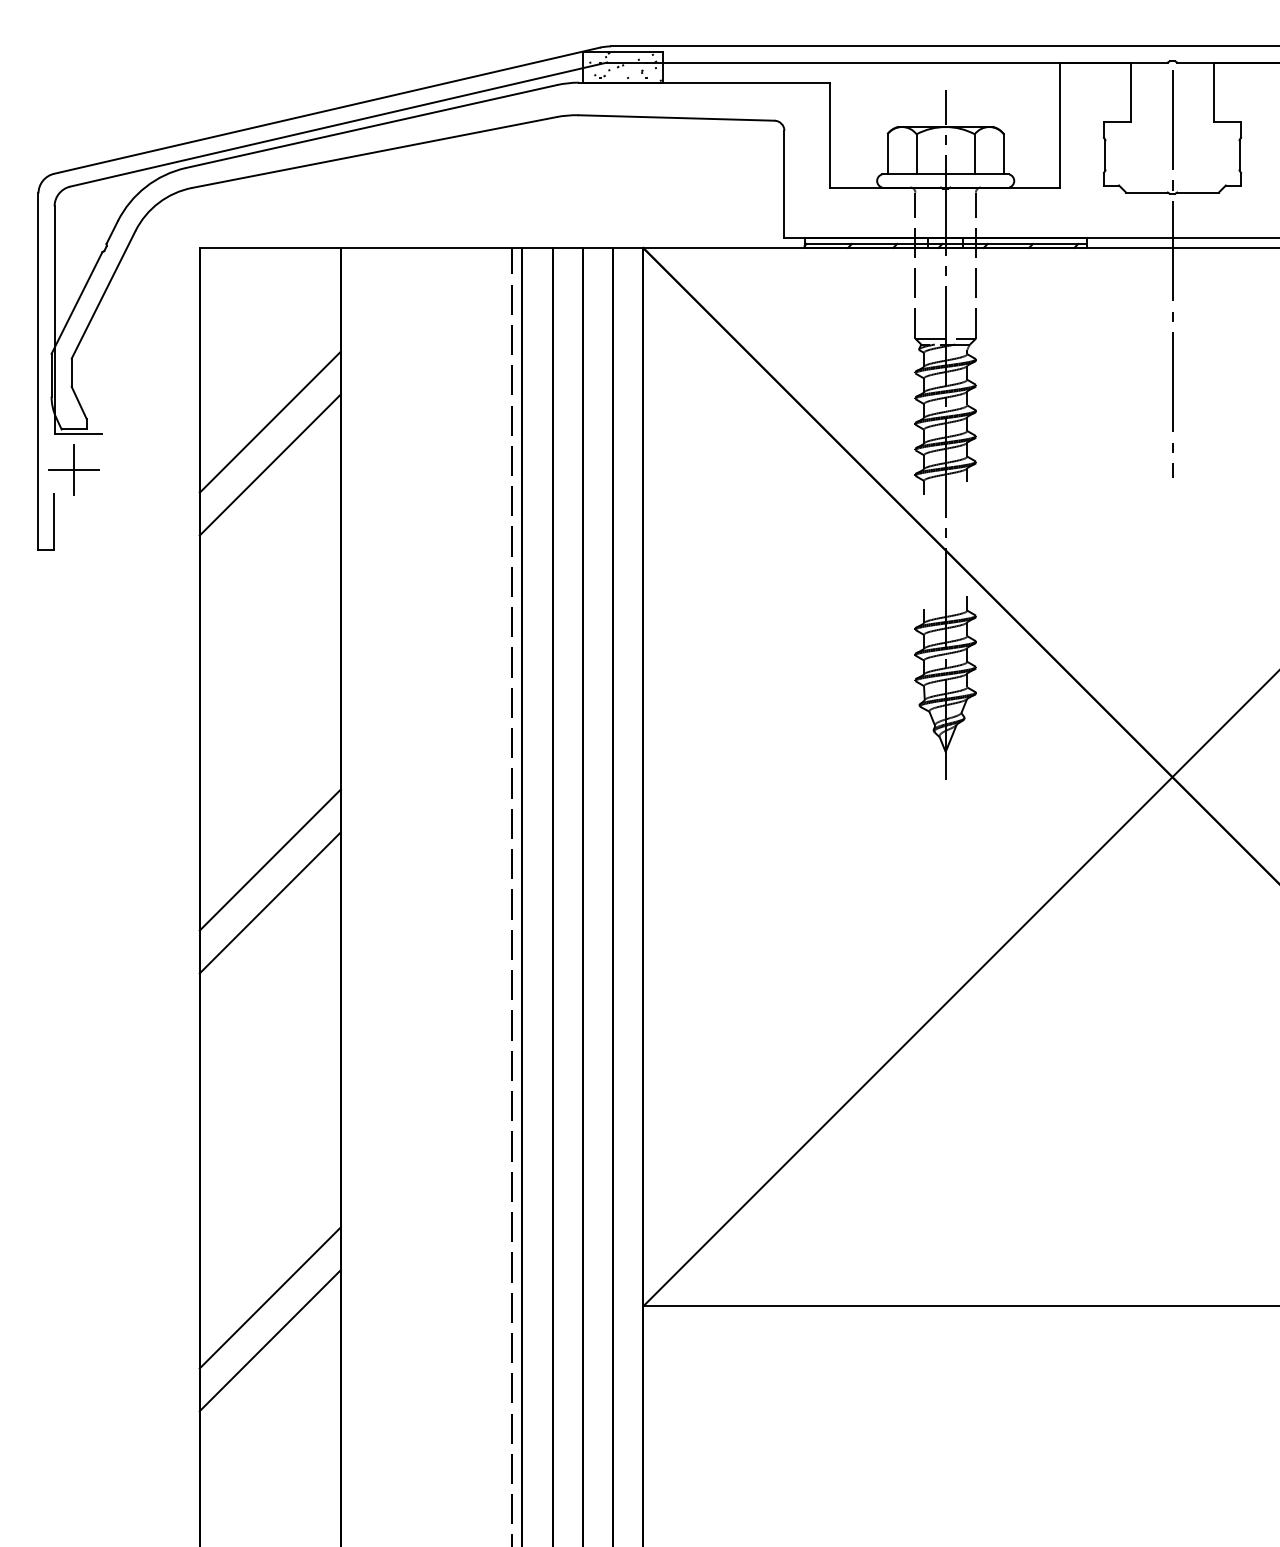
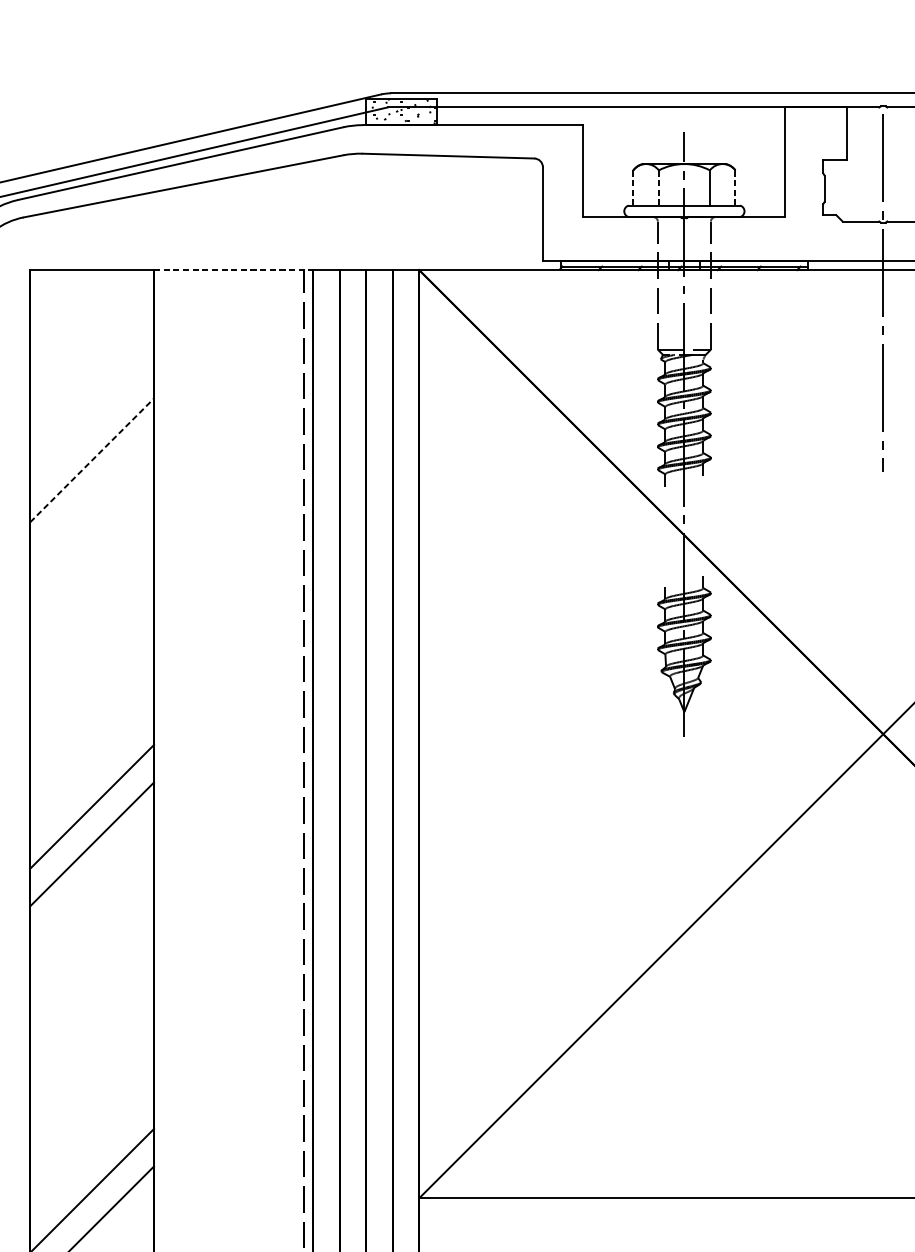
line: (887, 154) -> (633, 188), solid -> dashed
line: (916, 154) -> (658, 188), solid -> dashed
line: (1003, 154) -> (735, 188), solid -> dashed
line: (431, 248) -> (233, 270), solid -> dashed
line: (269, 421) -> (91, 422), removed
line: (270, 465) -> (92, 460), solid -> dashed

